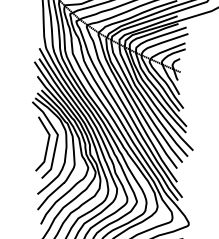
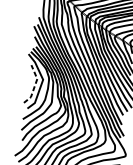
line: (47, 143) -> (34, 84), solid -> dashed

